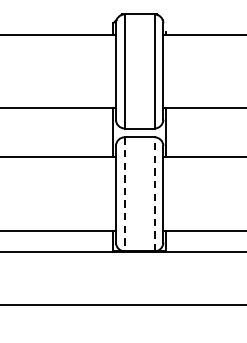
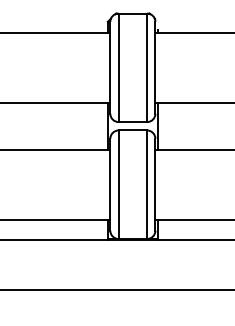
line: (155, 194) -> (147, 184), dashed -> solid
line: (124, 195) -> (118, 185), dashed -> solid

